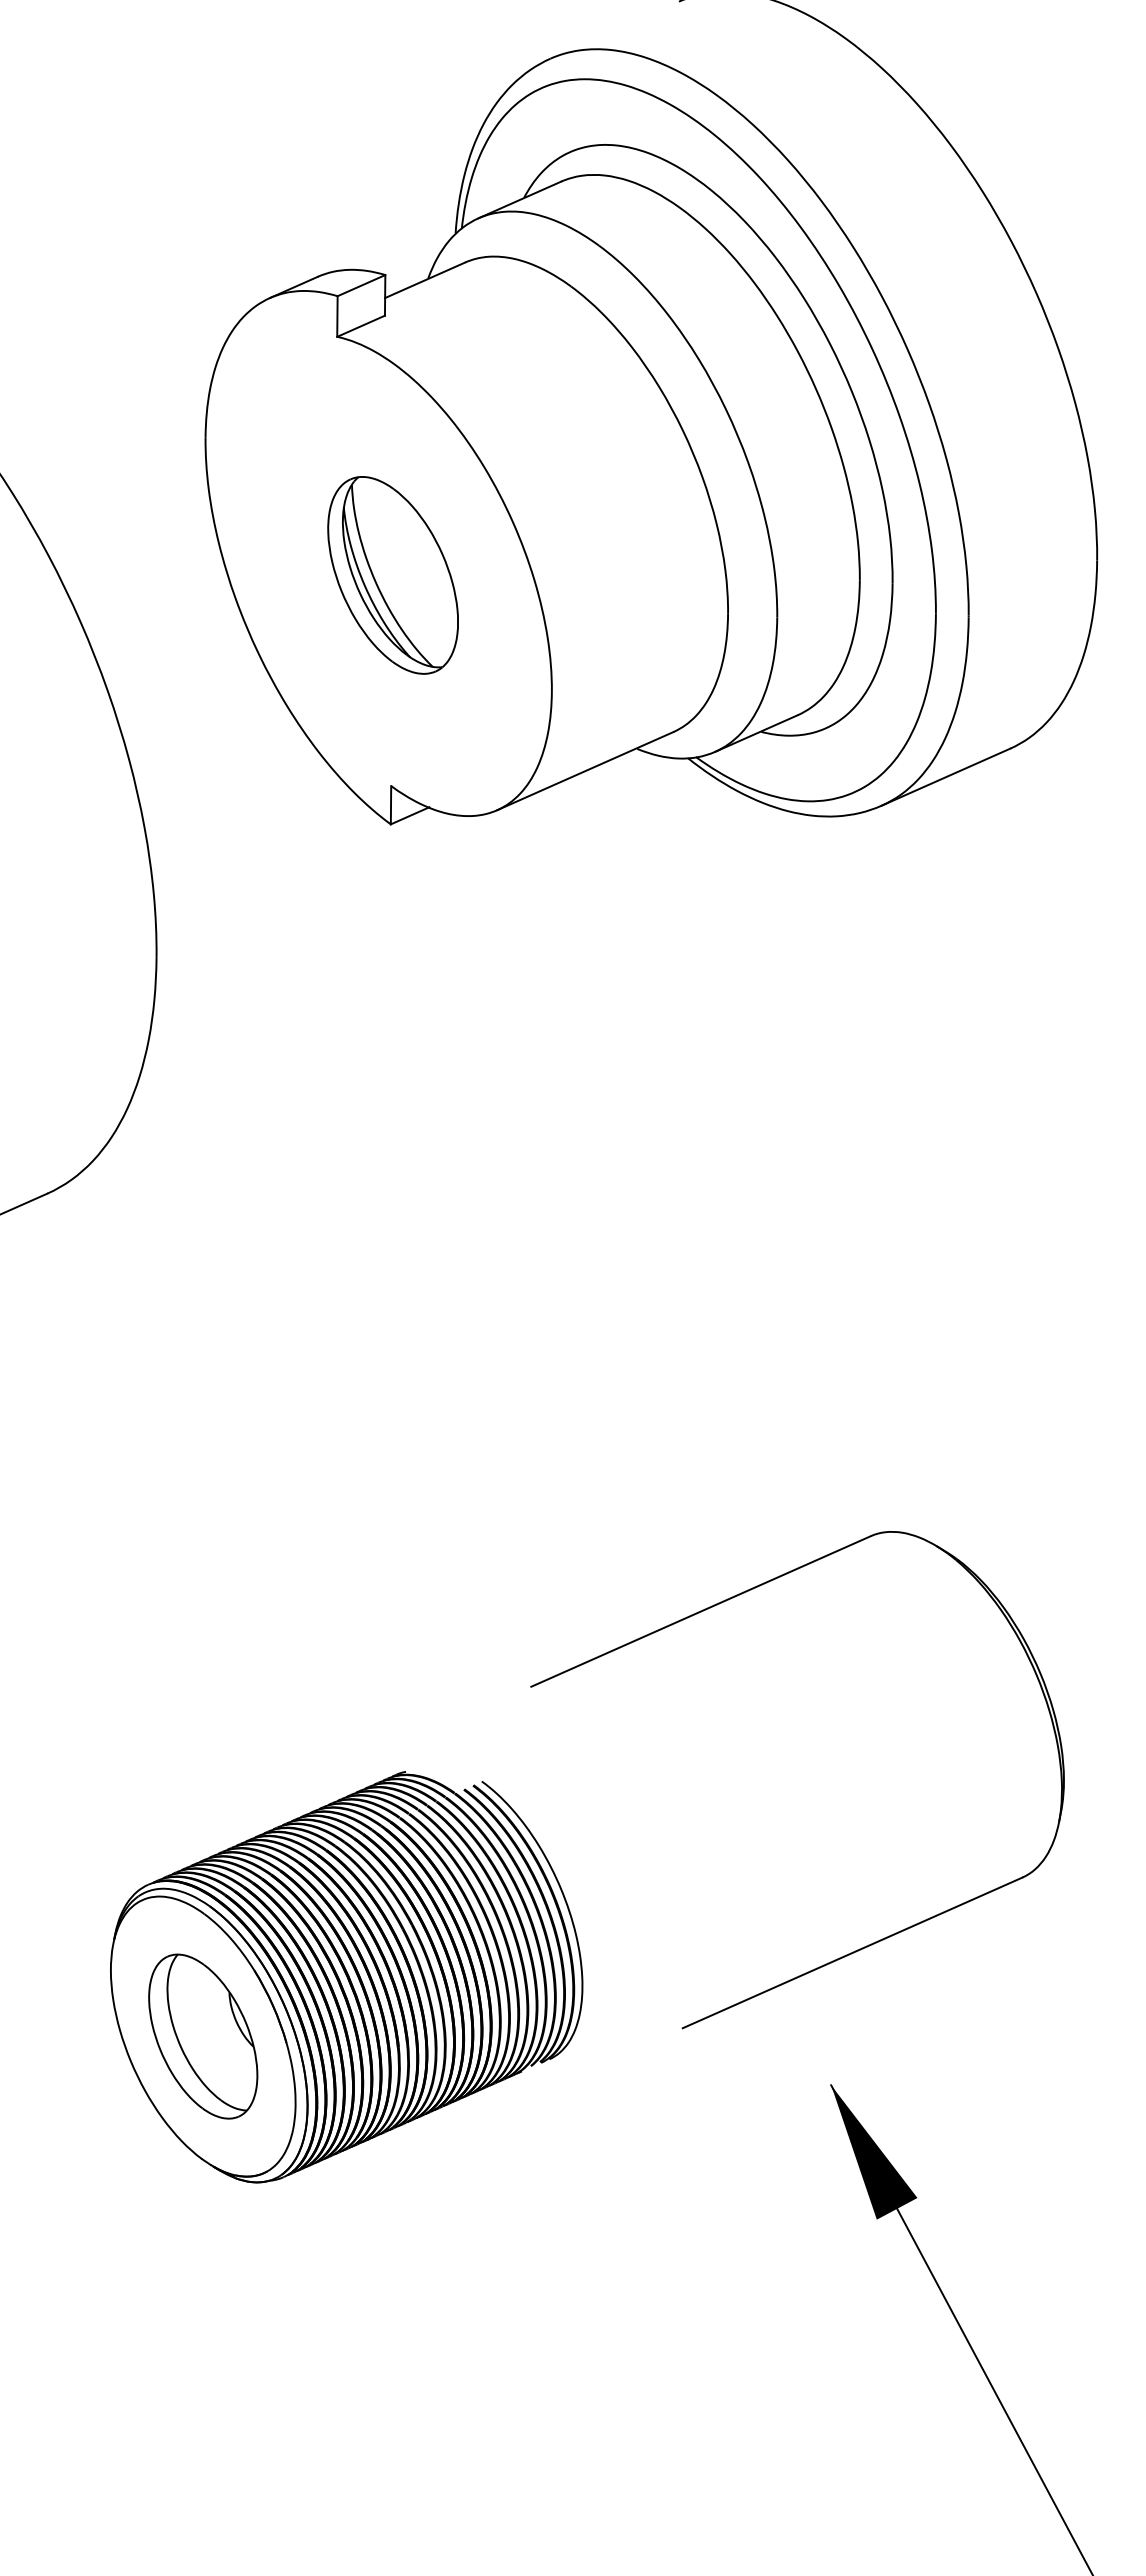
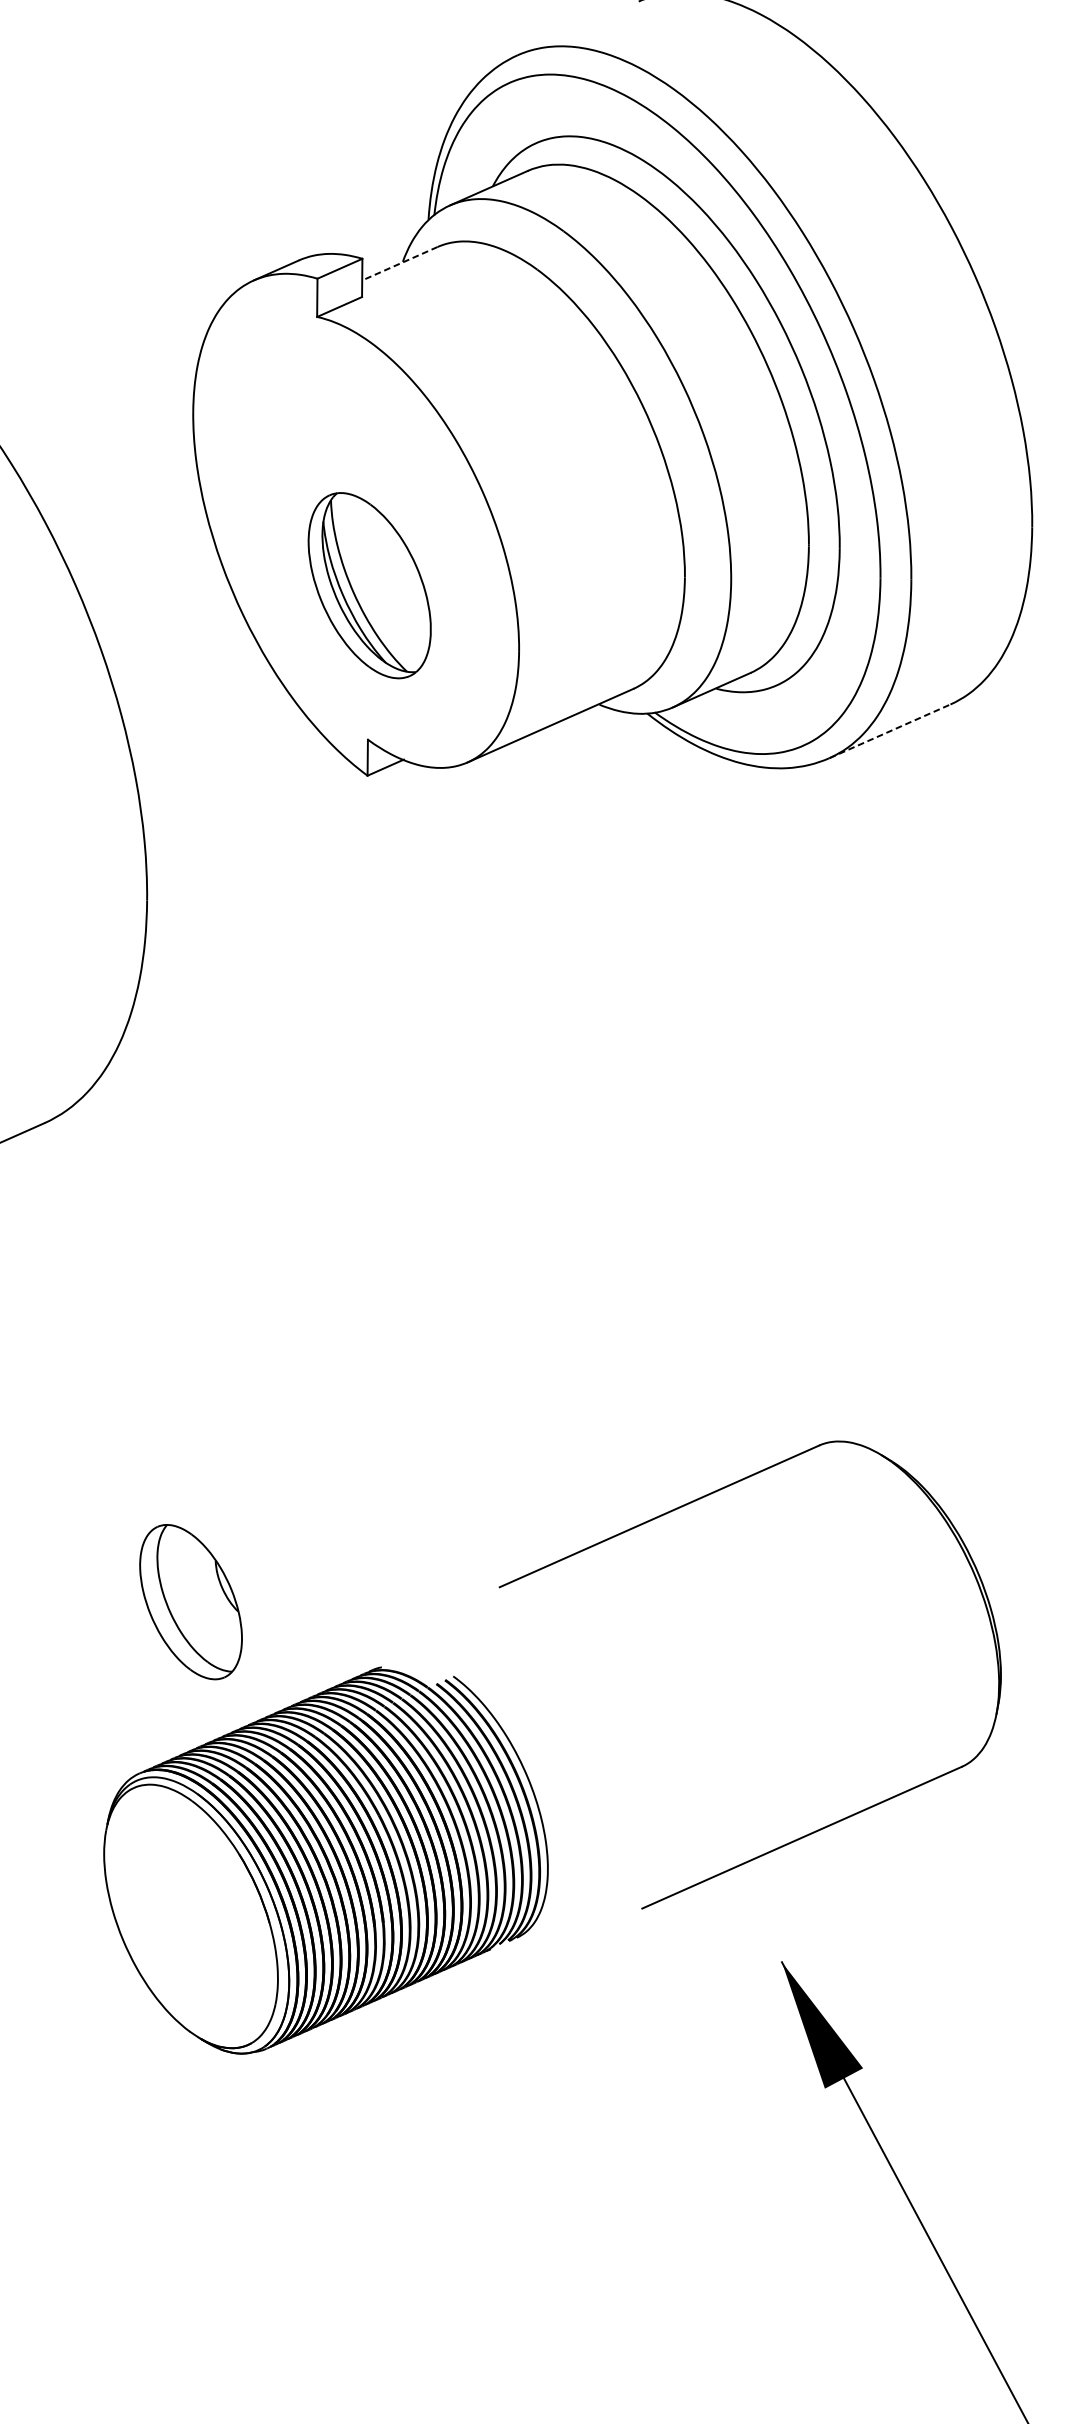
line: (425, 280) -> (400, 263), solid -> dashed
part: (392, 575) -> (369, 585), moved
line: (946, 776) -> (890, 730), solid -> dashed
part: (203, 2036) -> (191, 1602), moved

